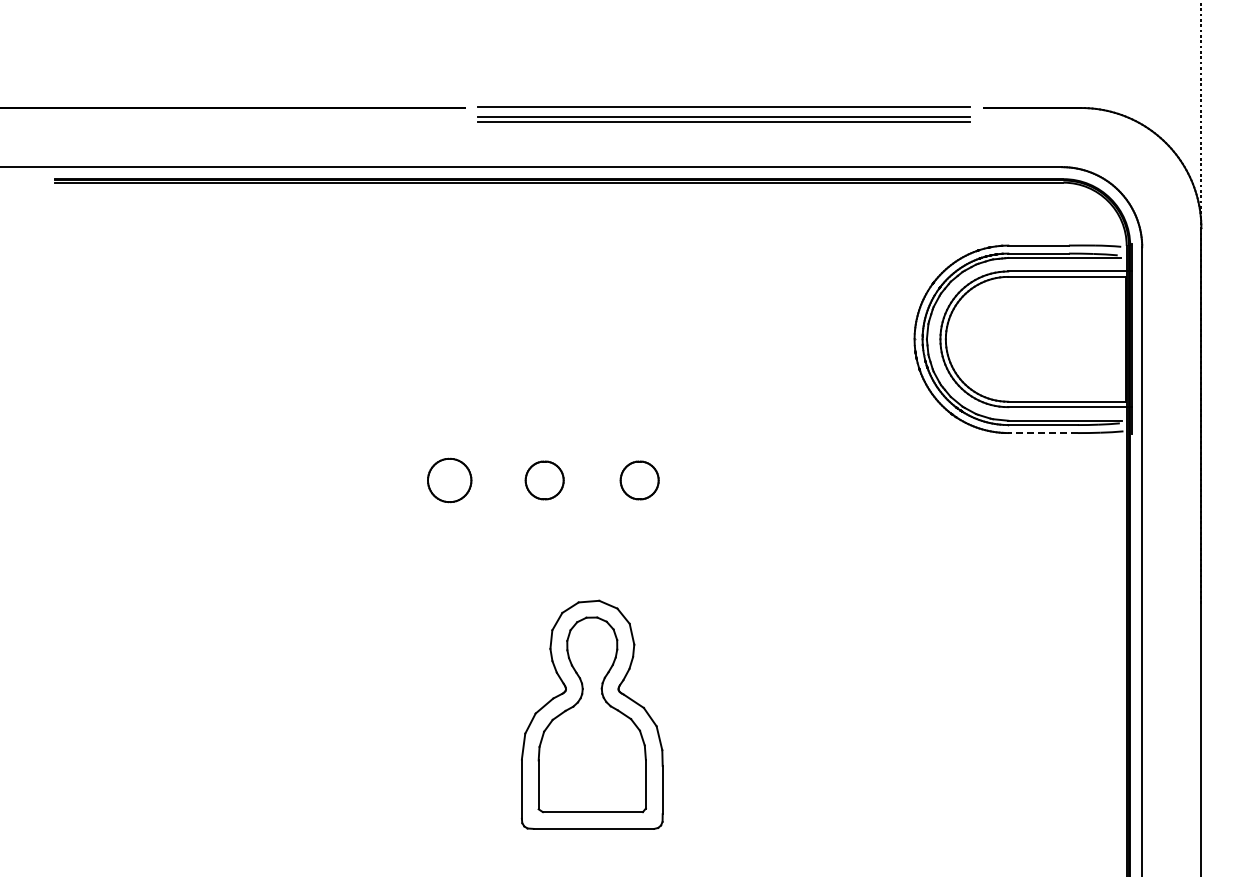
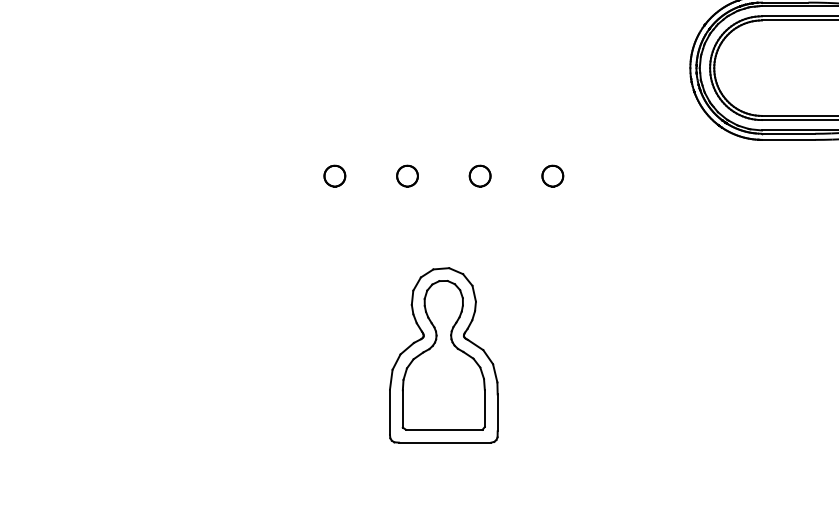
line: (1043, 433) -> (788, 140), dashed -> solid
part: (449, 480) -> (334, 176), size x0.62
part: (544, 480) -> (407, 176), size x0.71
part: (639, 480) -> (479, 176), size x0.71
part: (734, 480) -> (552, 176), added

